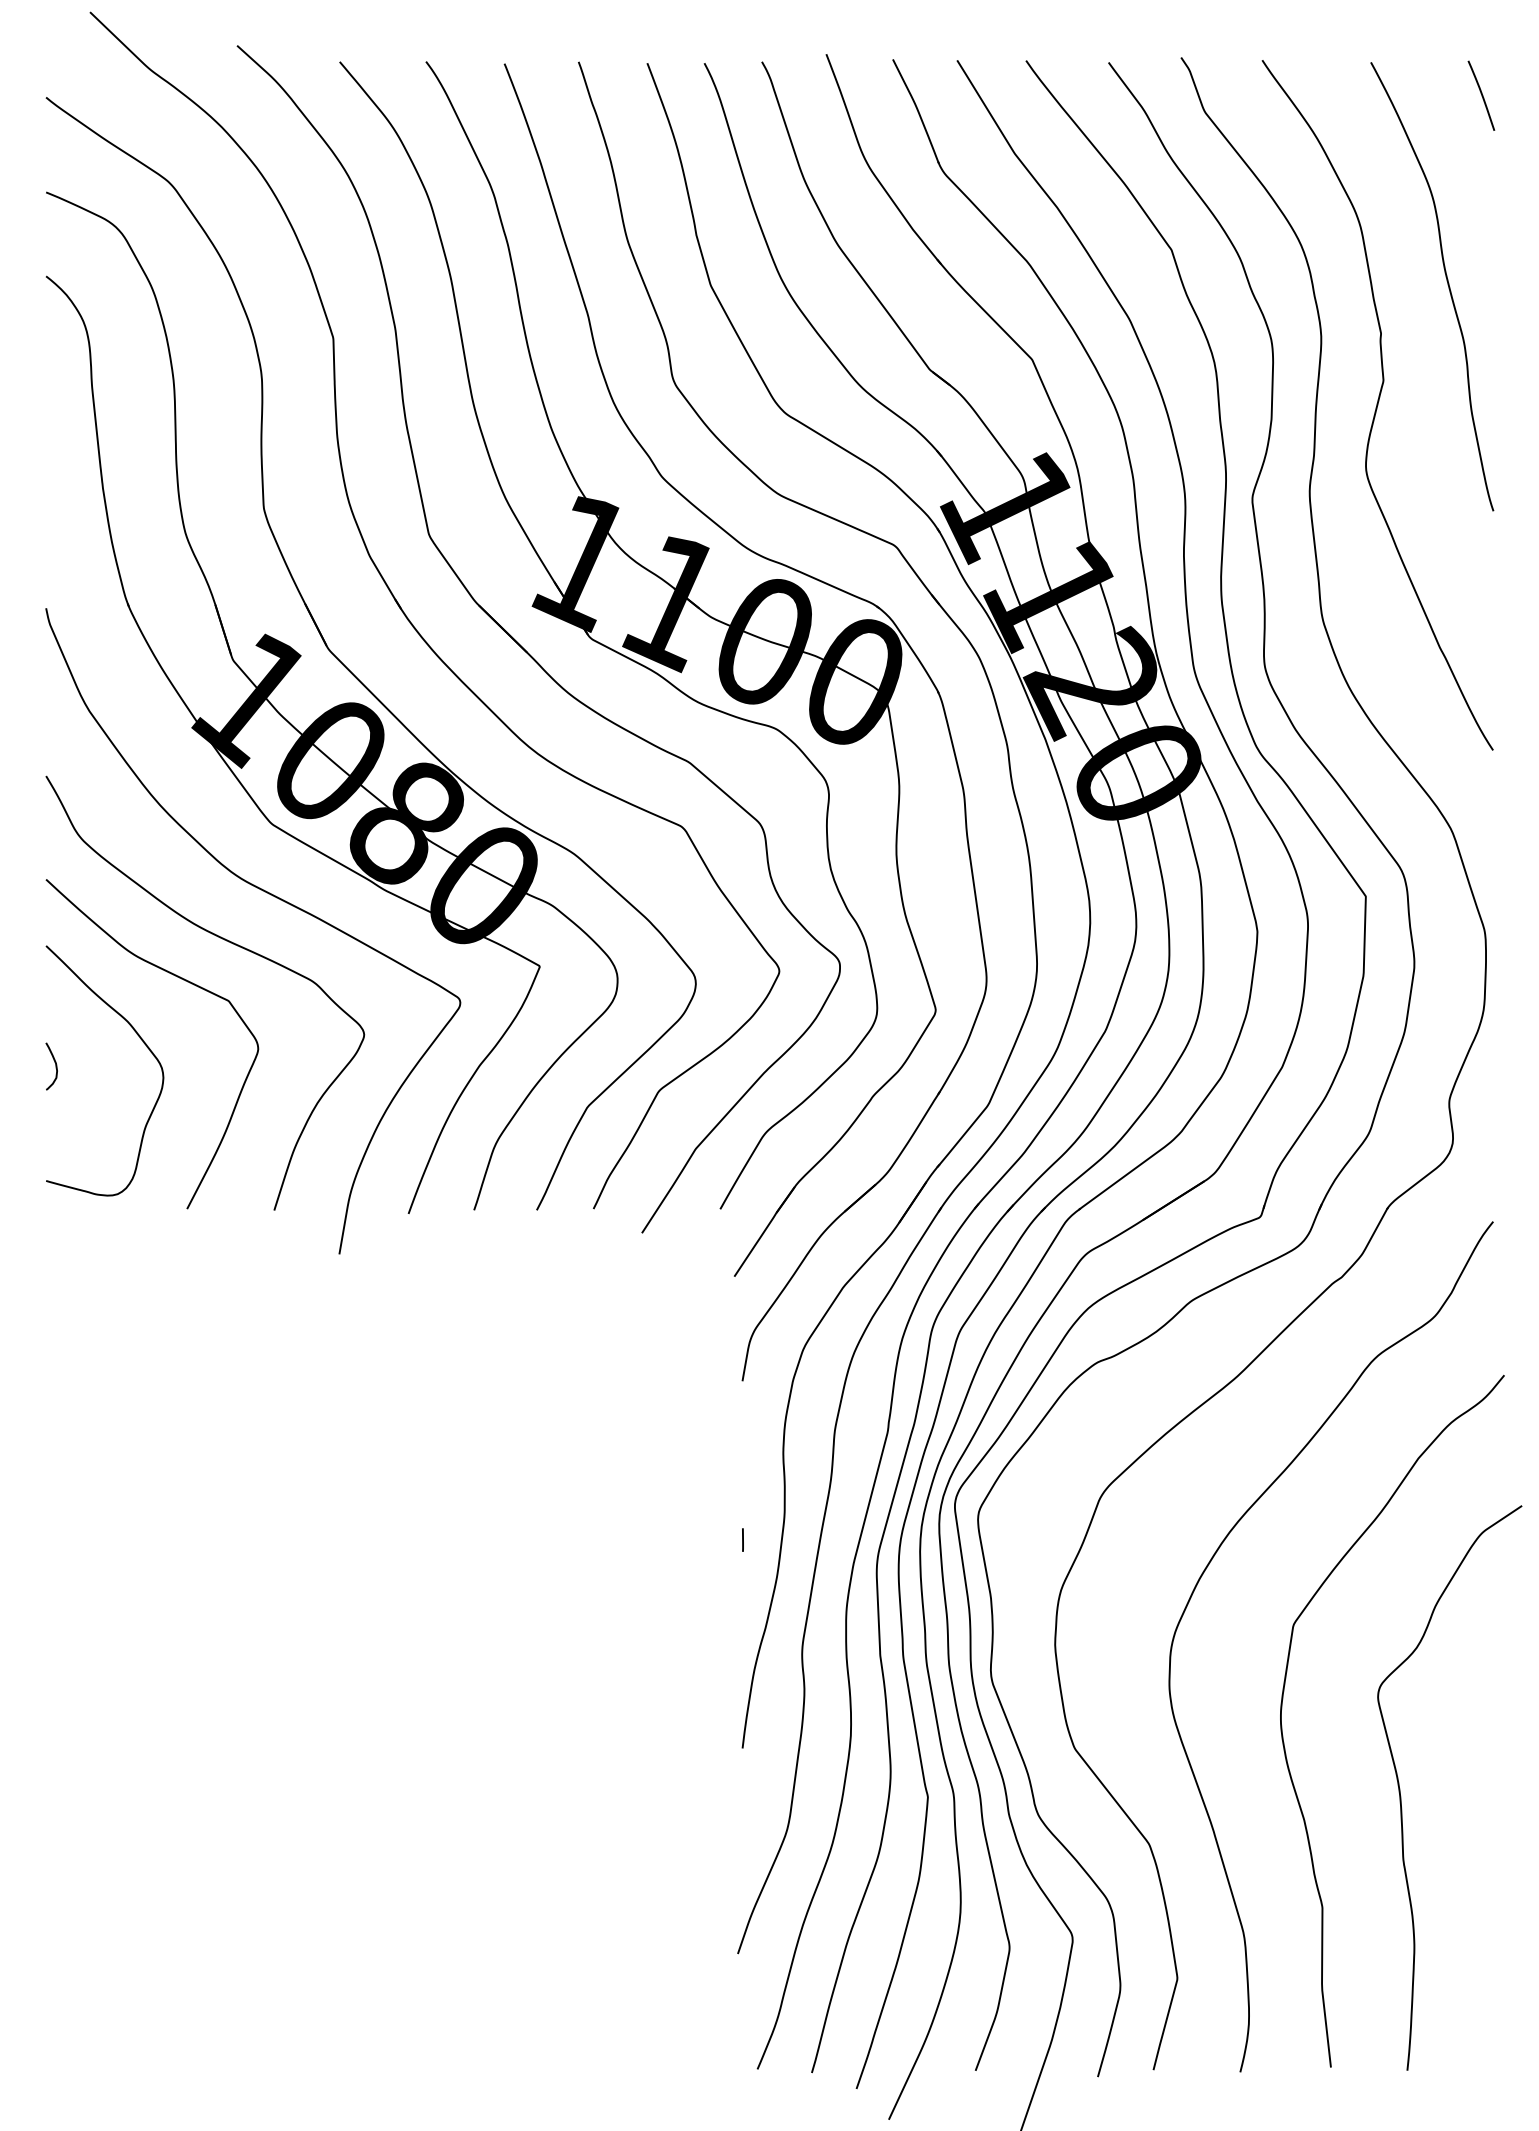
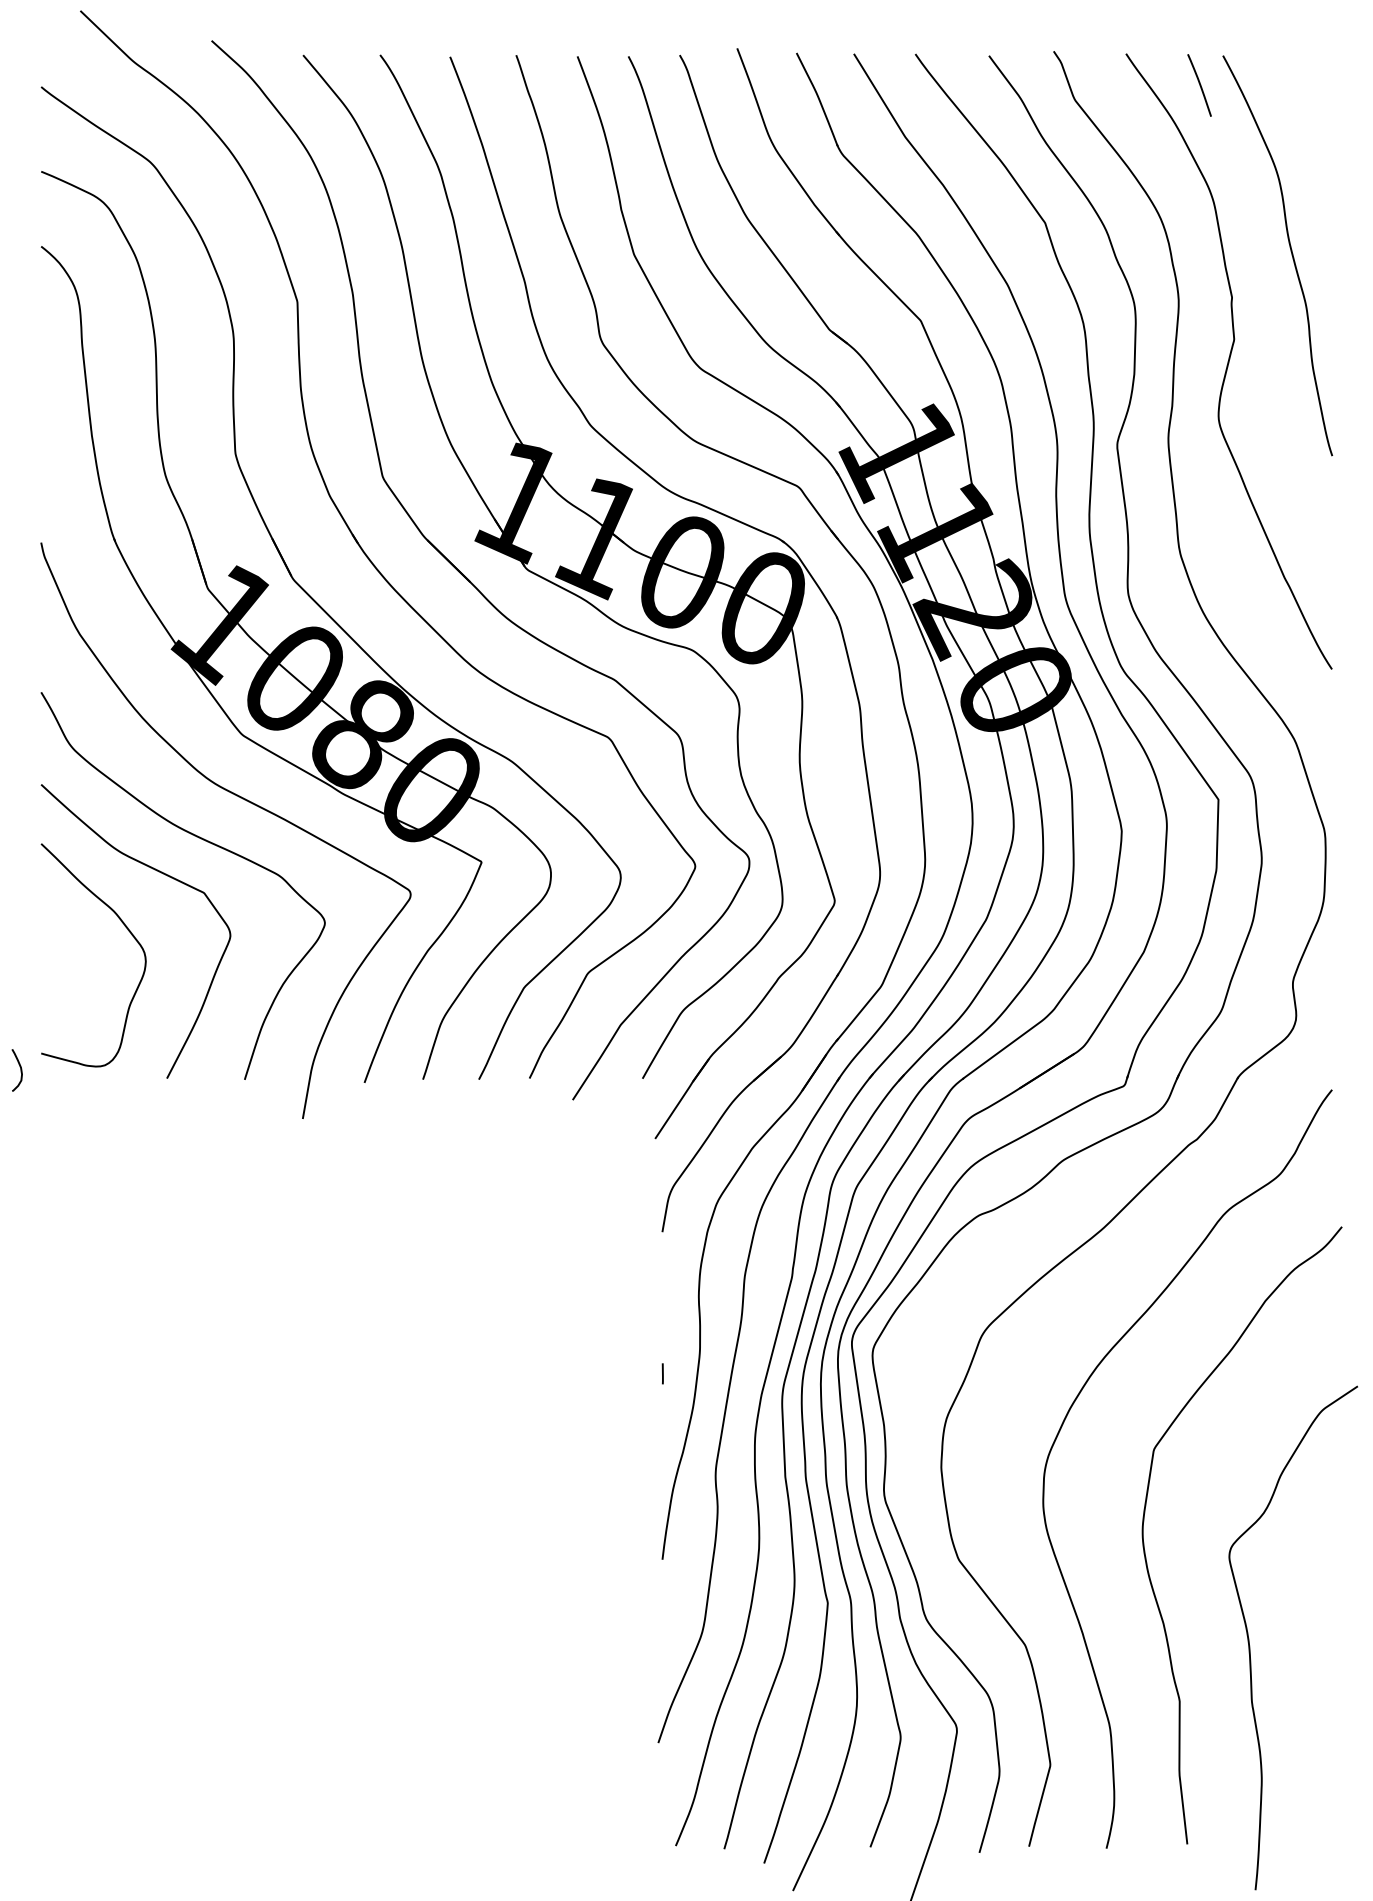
line: (1481, 95) -> (1199, 85), moved
curve: (55, 1066) -> (20, 1070), moved
curve: (1401, 1797) -> (1250, 1646), moved

